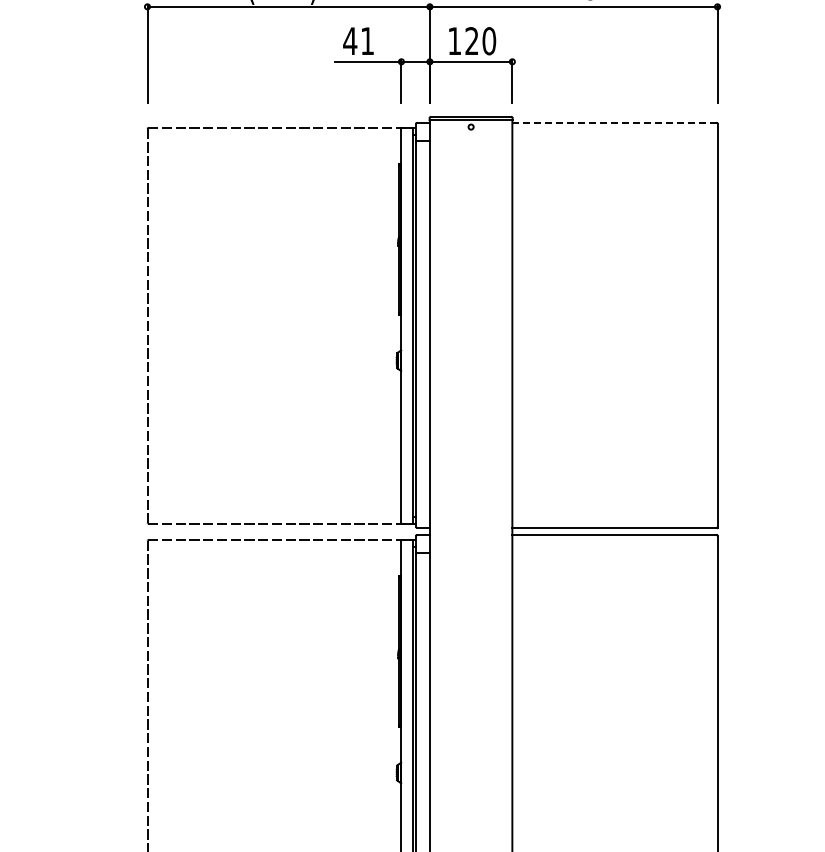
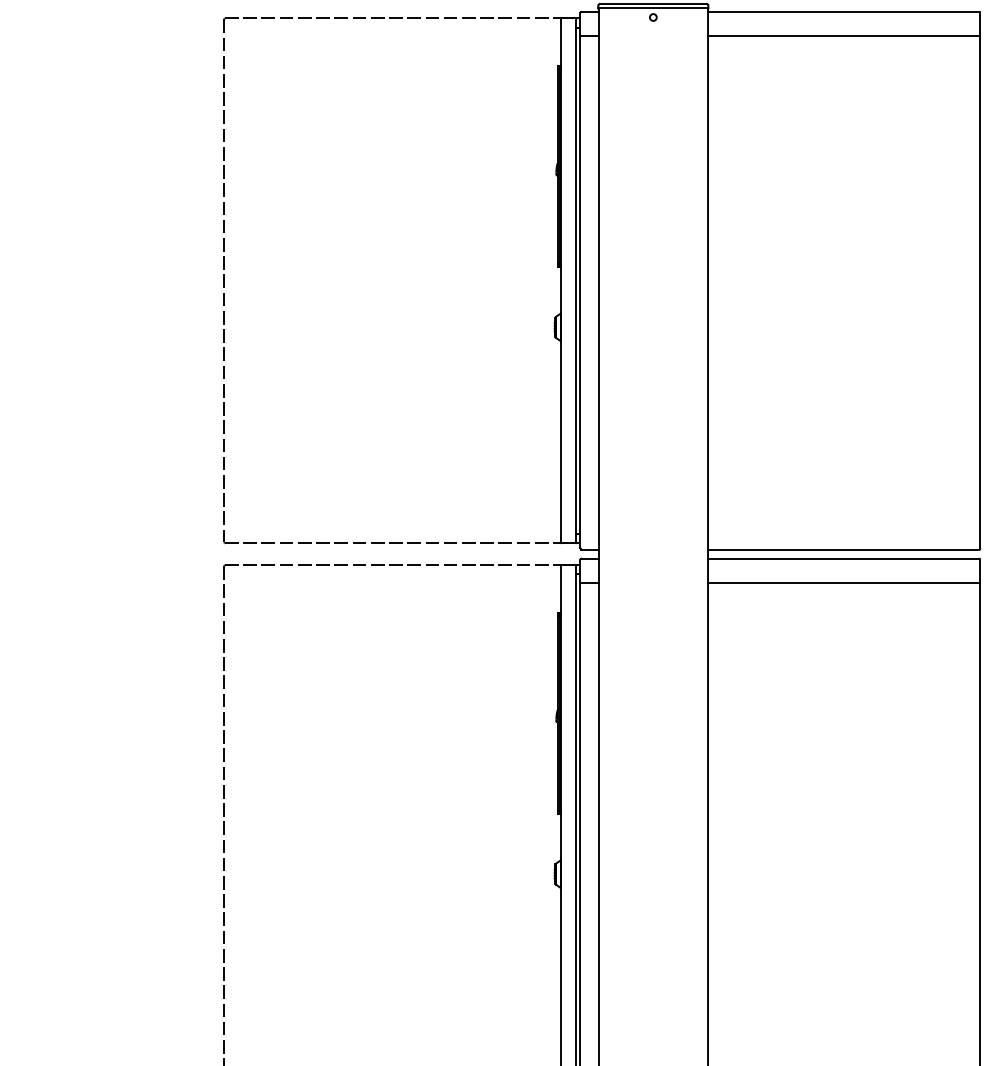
line: (615, 122) -> (844, 11), dashed -> solid
line: (614, 140) -> (843, 35), added
line: (614, 553) -> (843, 583), added

